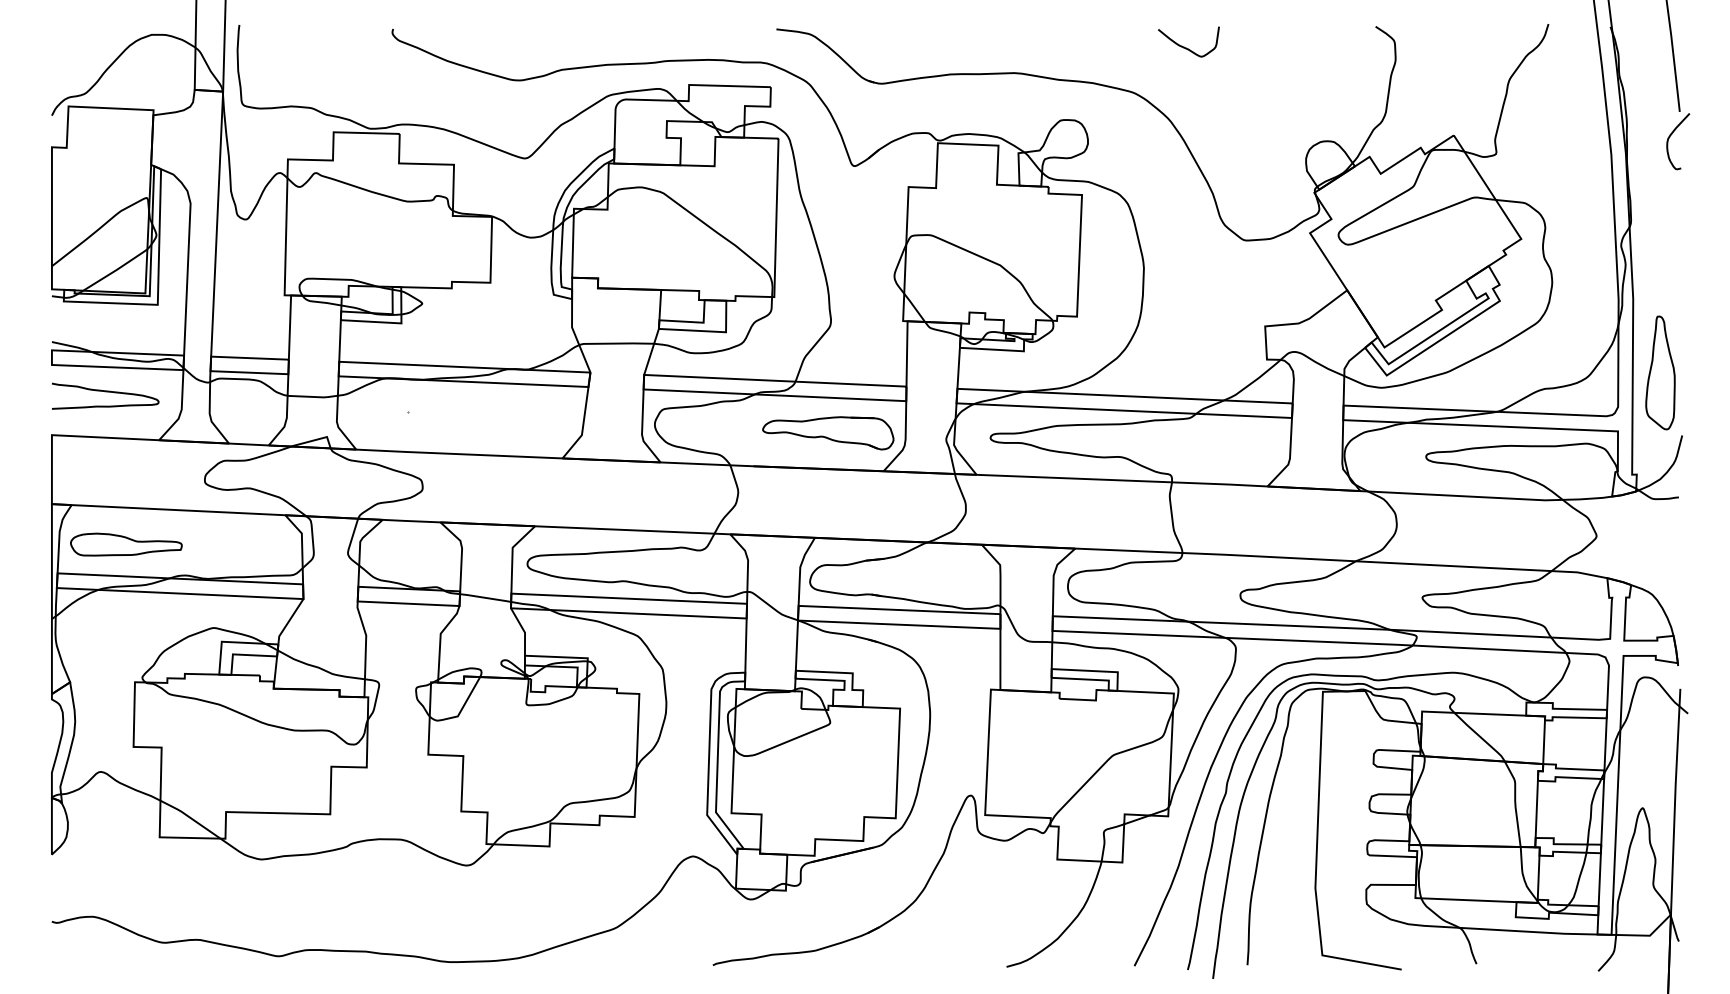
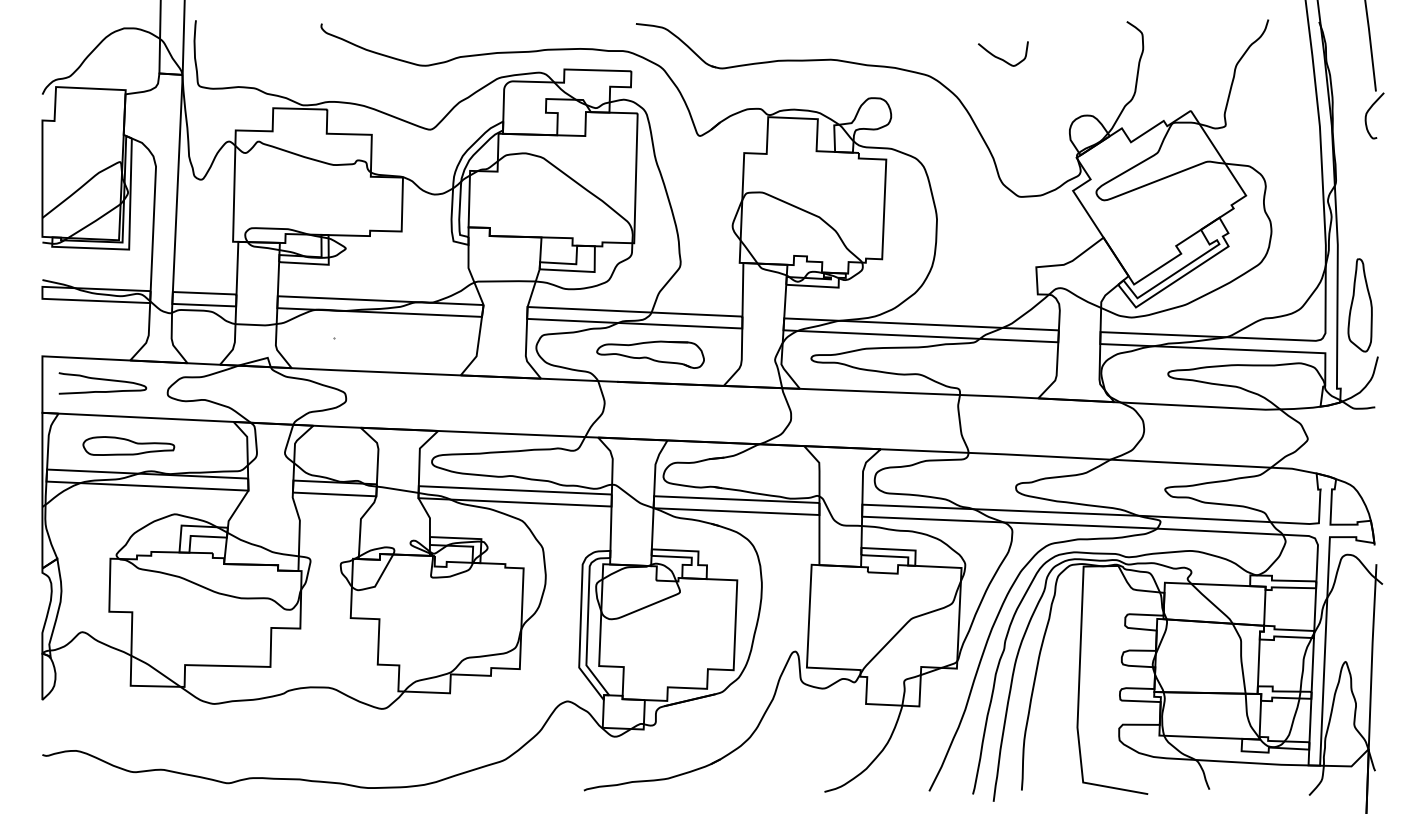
curve: (1186, 47) -> (1001, 58), moved
curve: (105, 392) -> (102, 380), moved
part: (828, 433) -> (650, 354), moved
part: (126, 544) -> (128, 445), moved

